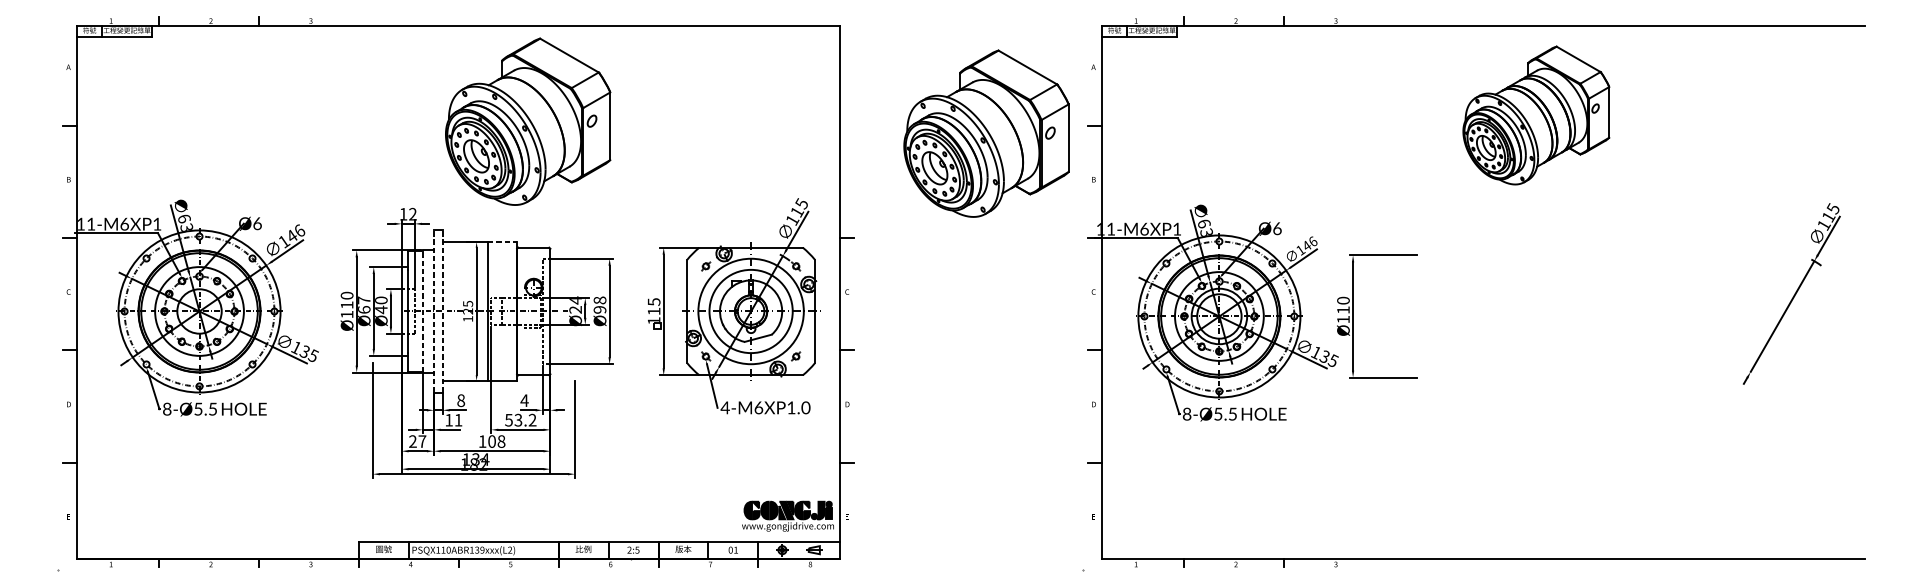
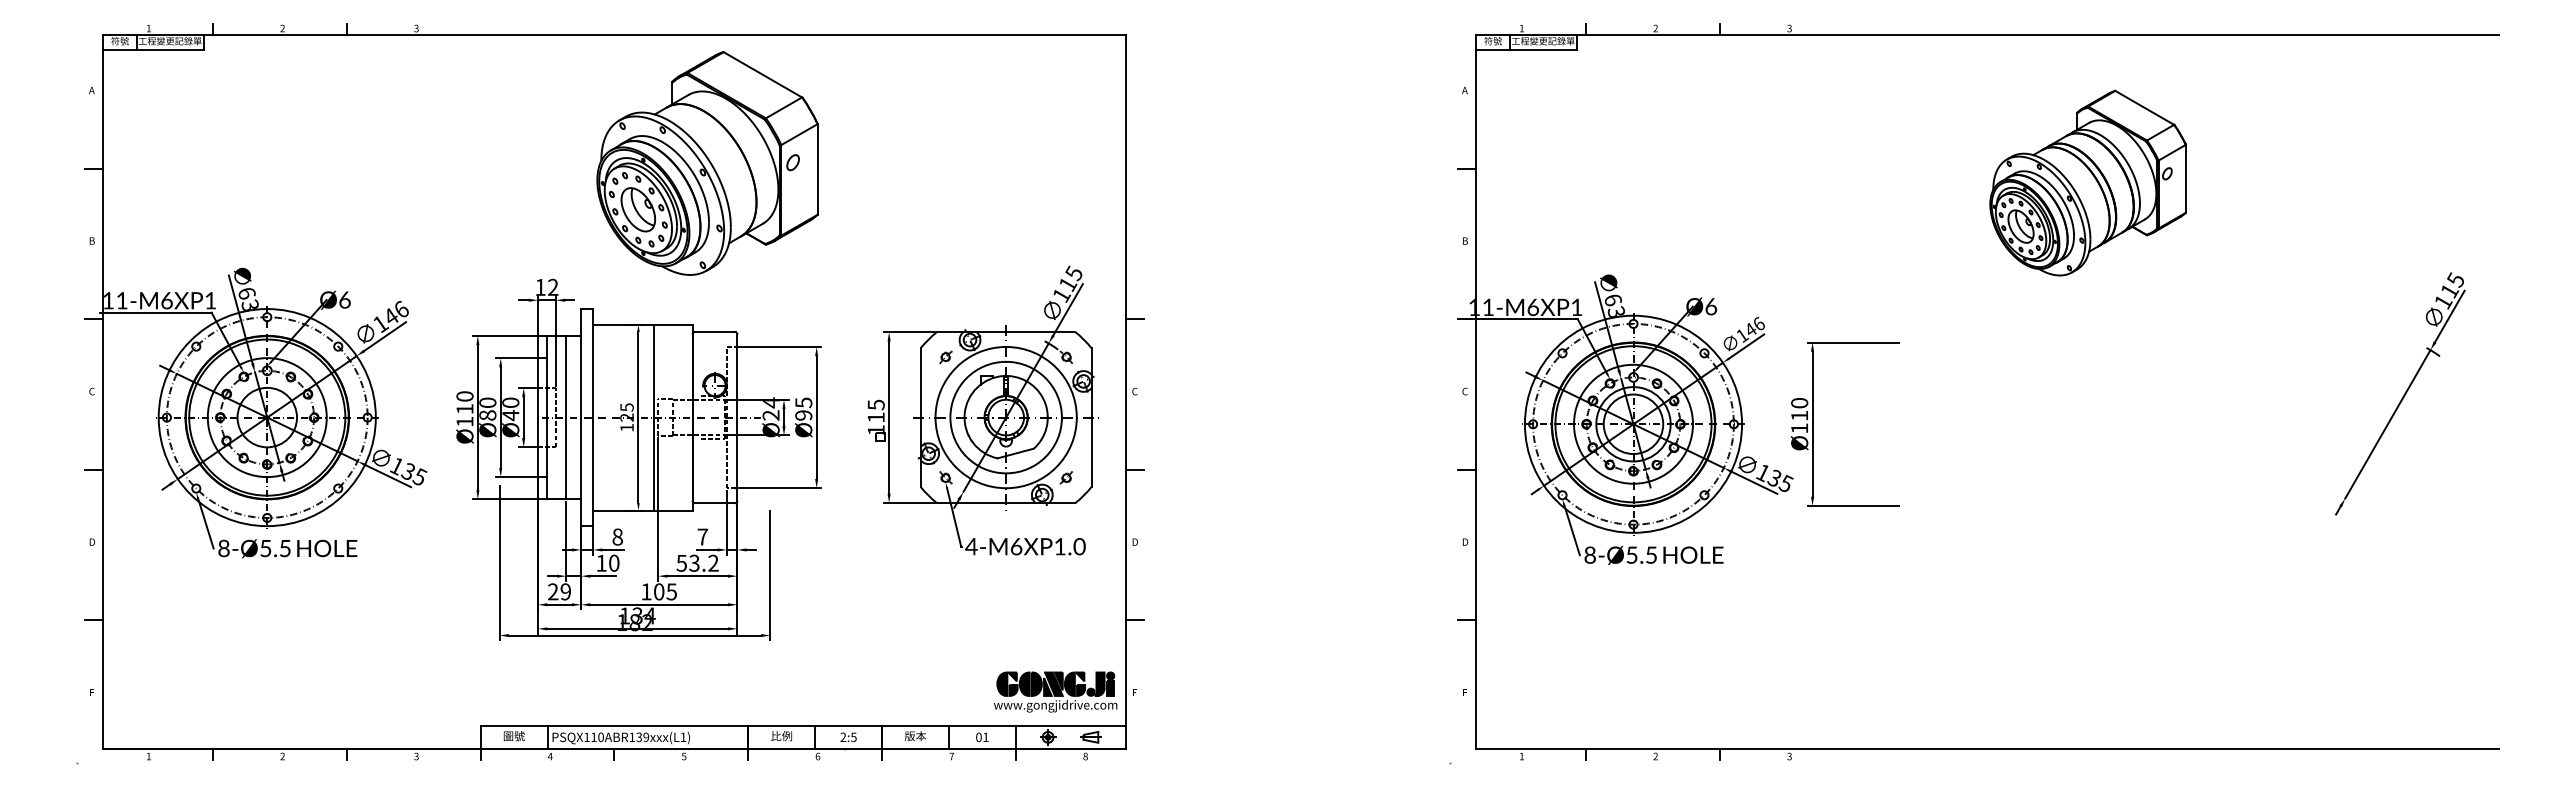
part: (1535, 115) -> (2087, 182), moved
part: (986, 133) -> (1321, 179), removed
line: (502, 241) -> (673, 324), dashed -> solid
text: (599, 300) -> (803, 402), Ø98 -> Ø95
text: (363, 304) -> (487, 408), Ø67 -> Ø80
line: (422, 311) -> (566, 417), dashed -> solid
line: (434, 311) -> (581, 417), dashed -> solid
line: (443, 311) -> (593, 417), dashed -> solid
text: (524, 400) -> (702, 536), 4 -> 7
text: (458, 419) -> (614, 562), 11 -> 10
text: (422, 441) -> (565, 591), 27 -> 29
text: (501, 441) -> (671, 591), 108 -> 105
text: (510, 549) -> (683, 736), PSQX110ABR139xxx(L2) -> PSQX110ABR139xxx(L1)

